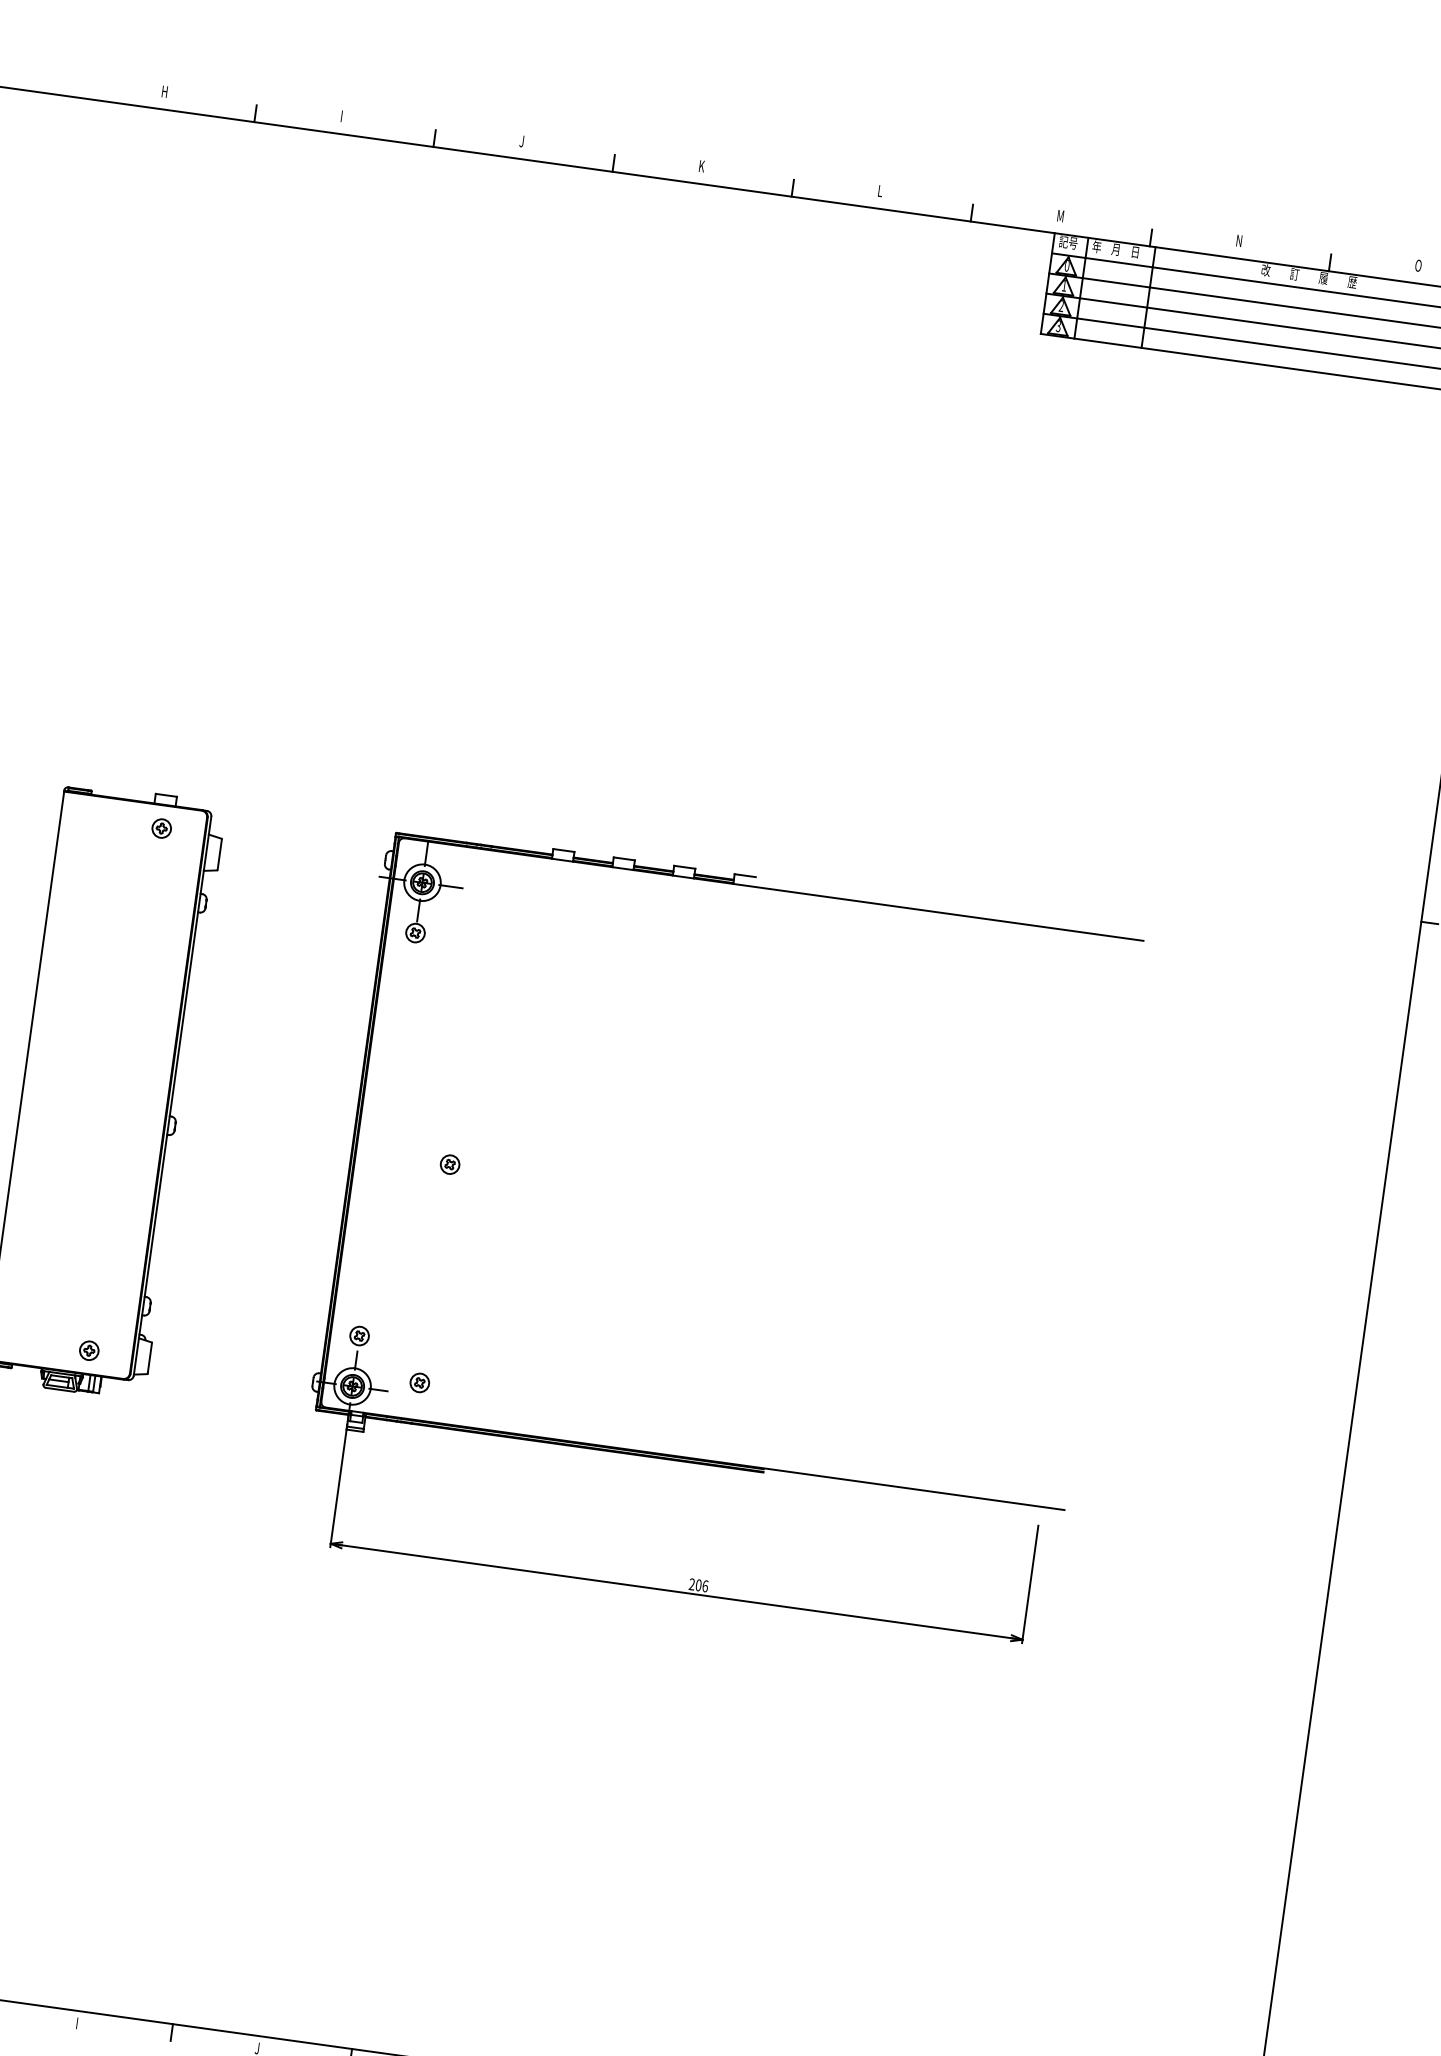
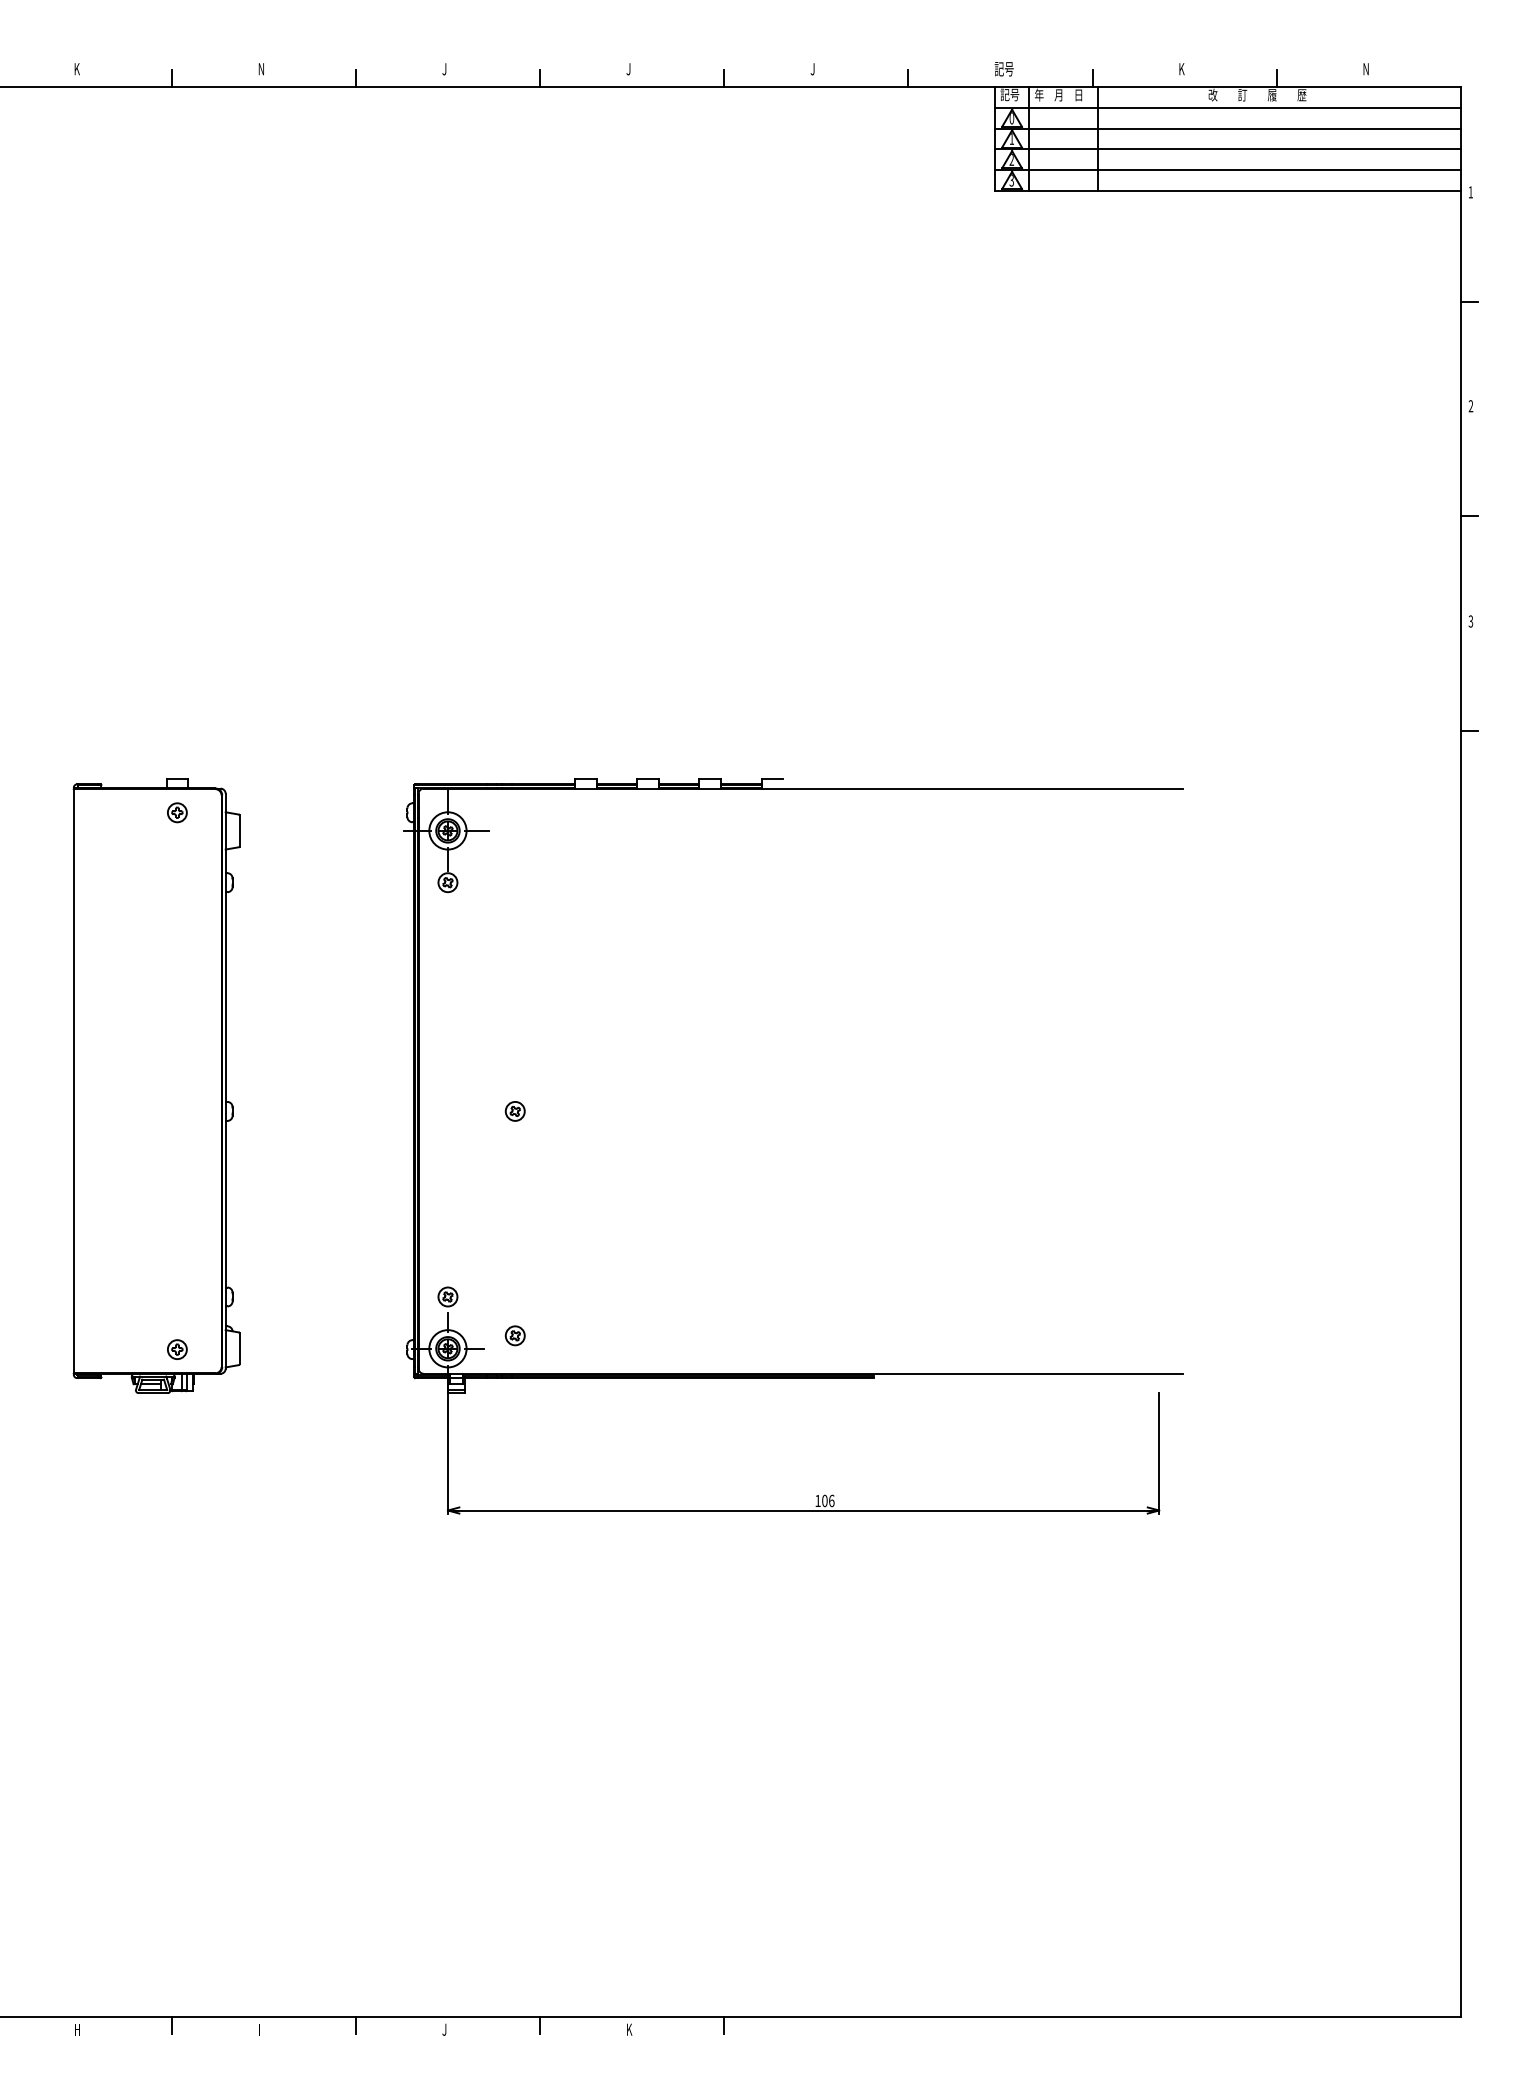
text: (163, 91) -> (76, 69), H -> K
text: (342, 116) -> (260, 69), I -> N
text: (701, 166) -> (629, 69), K -> J
text: (879, 191) -> (812, 69), L -> J
text: (1065, 217) -> (1003, 69), M -> 記号
text: (1239, 240) -> (1182, 68), N -> K
text: (1418, 266) -> (1366, 69), O -> N
text: (691, 1583) -> (817, 1500), 206 -> 106

